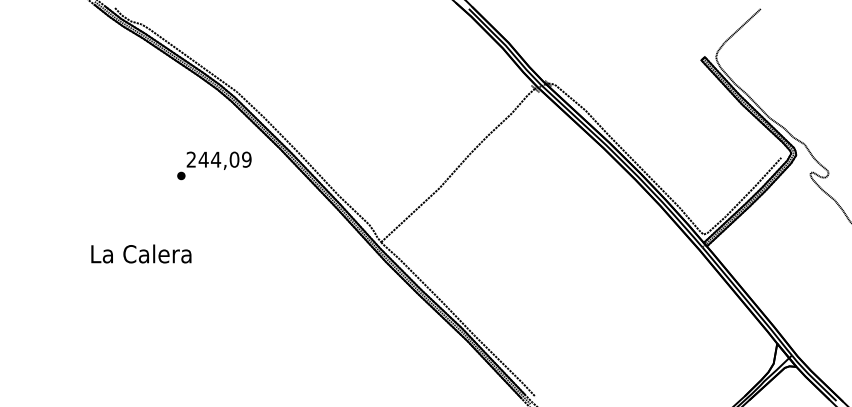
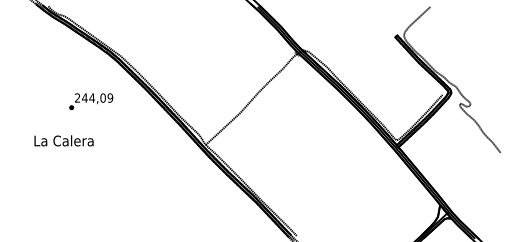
text: (214, 165) -> (91, 101), moved
text: (140, 253) -> (63, 140), moved

